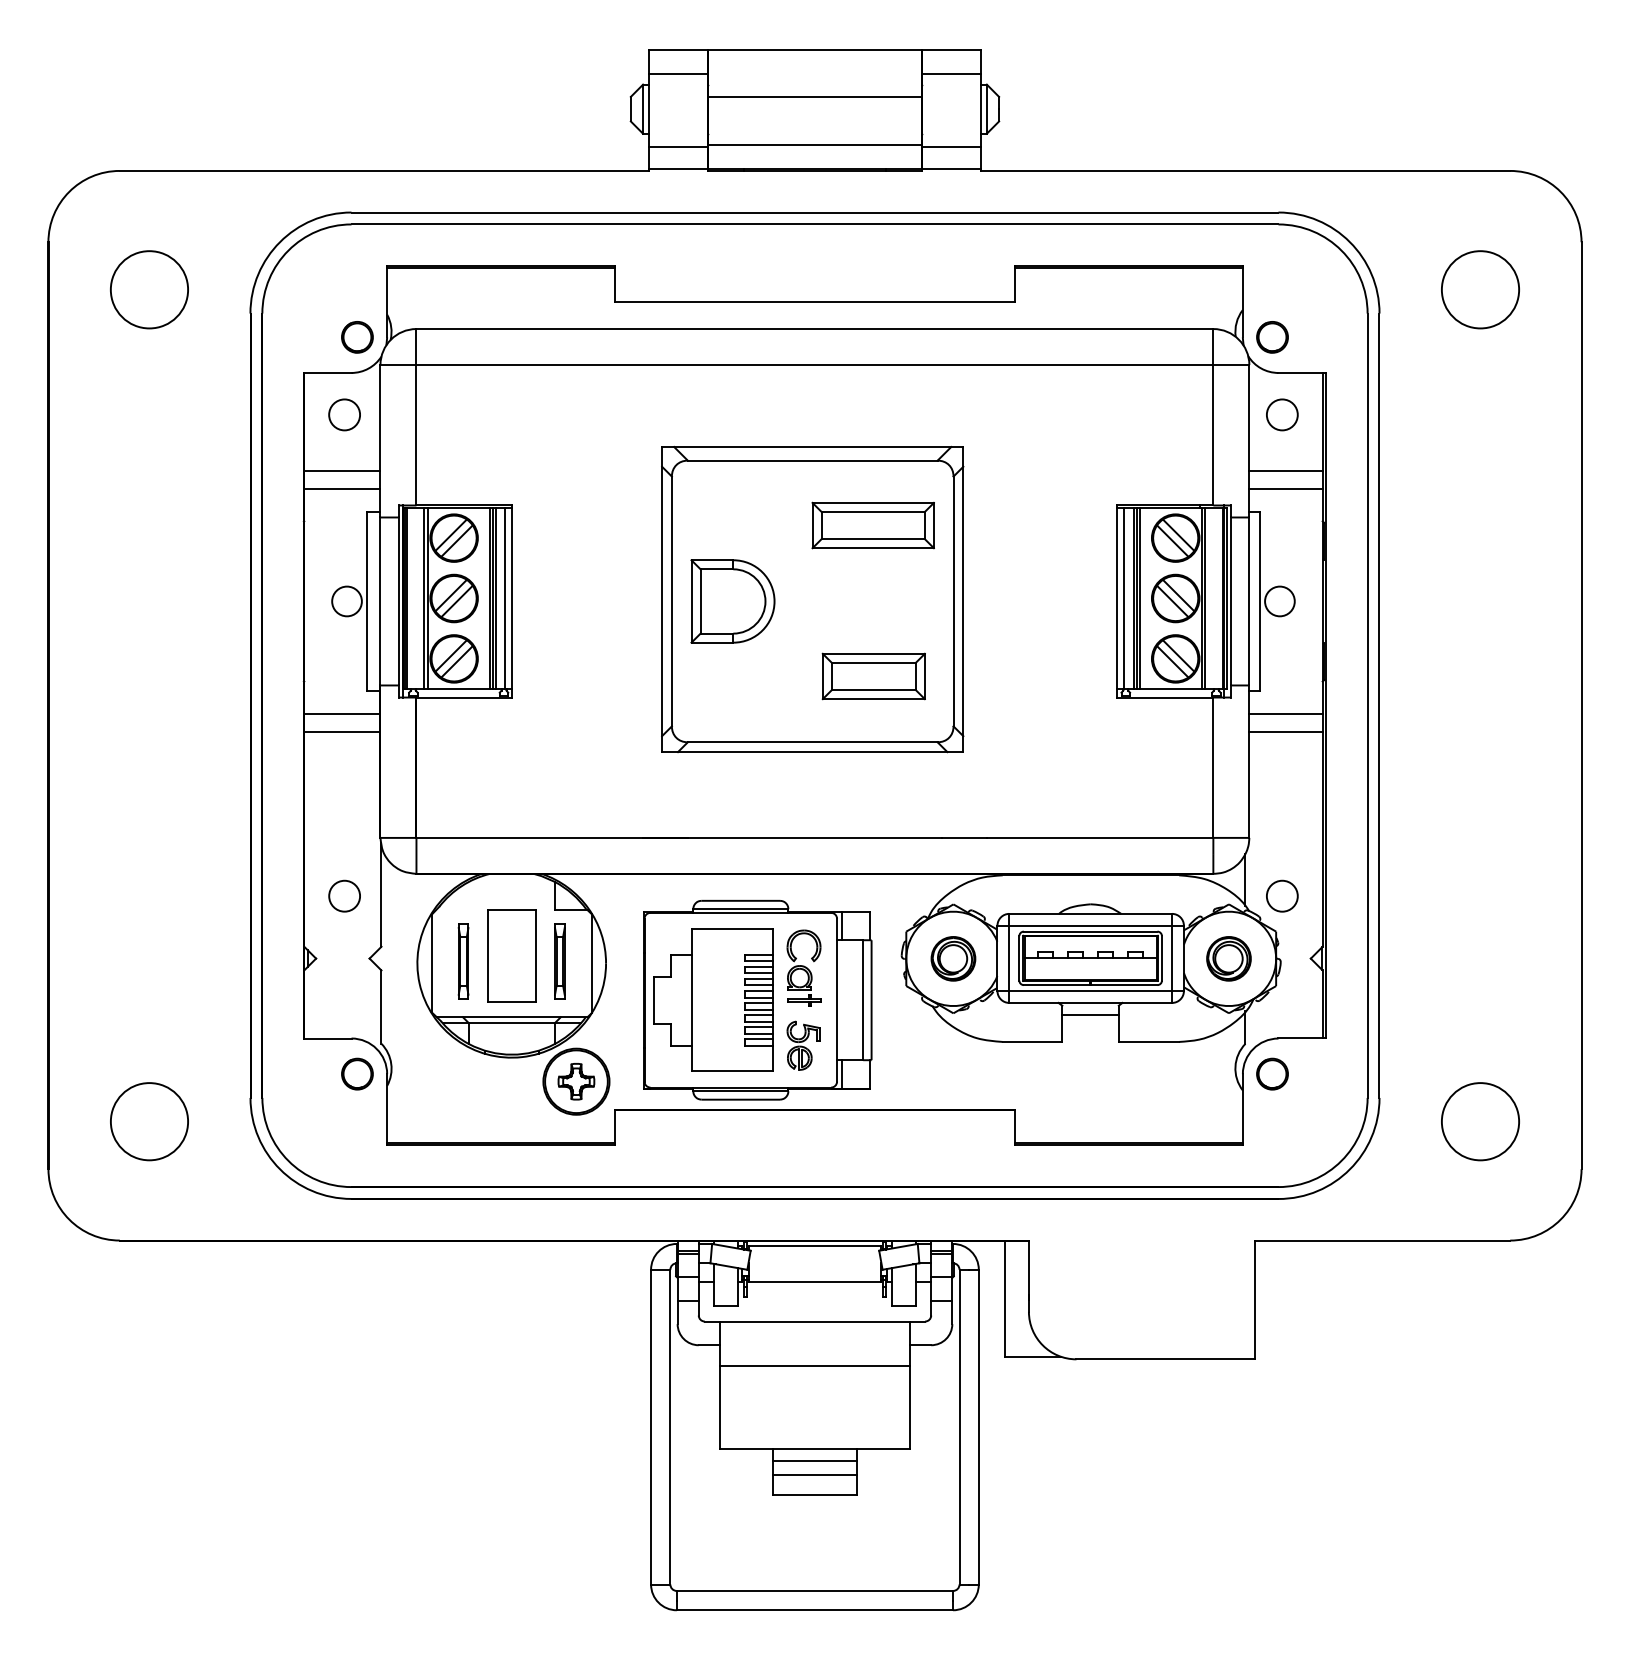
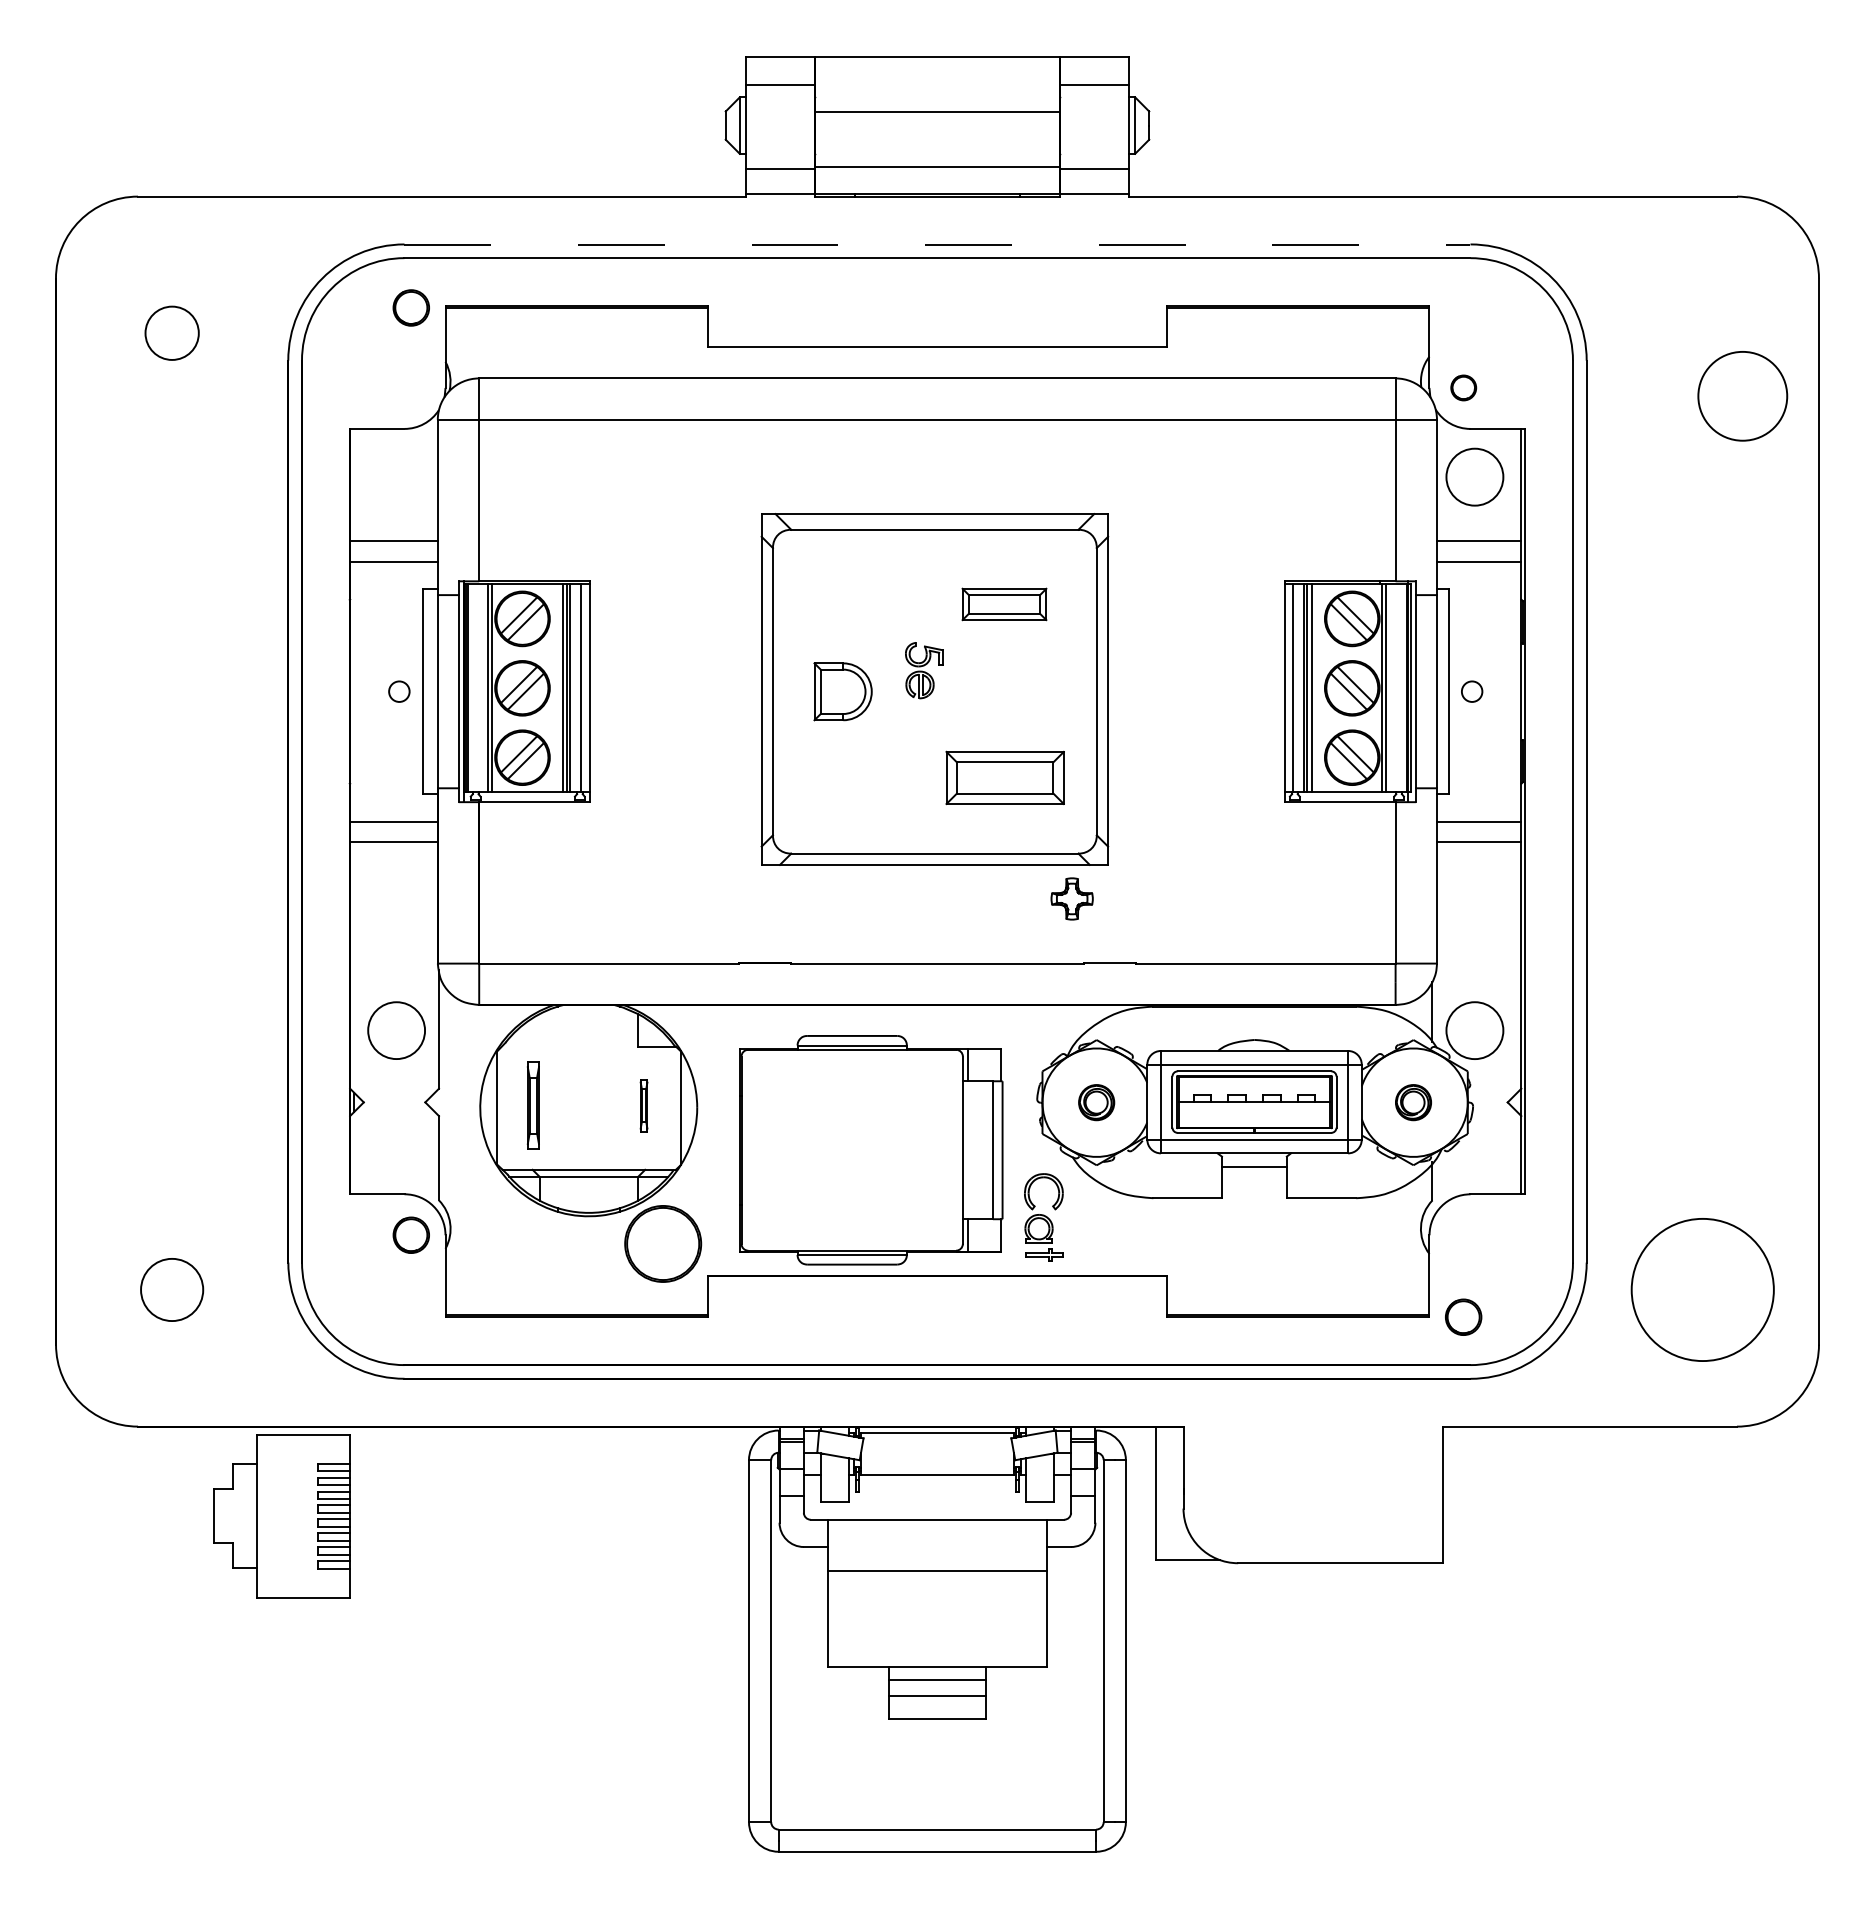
line: (815, 212) -> (937, 244), solid -> dashed
circle: (148, 289) -> (171, 332), size x0.6
circle: (1480, 289) -> (1742, 396), moved
part: (356, 336) -> (410, 307), moved
part: (1272, 336) -> (1463, 387), size x0.7
circle: (344, 414) -> (396, 476), removed
circle: (1281, 414) -> (1474, 476), size x1.6
part: (873, 525) -> (1004, 604), size x0.6
circle: (347, 601) -> (399, 691), size x0.6
part: (732, 601) -> (842, 691), size x0.6
circle: (1280, 601) -> (1472, 691), size x0.6
circle: (344, 896) -> (396, 1030), size x1.6
circle: (1281, 896) -> (1474, 1030), size x1.6
part: (511, 956) -> (588, 1099), removed
part: (953, 958) -> (1096, 1102), size x0.7
part: (1228, 958) -> (1413, 1102), size x0.7
part: (559, 961) -> (643, 1105), size x0.6
part: (803, 968) -> (1043, 1217), moved
part: (713, 1000) -> (281, 1516), moved
part: (803, 1045) -> (924, 670), moved
part: (1272, 1073) -> (1463, 1316), moved
part: (575, 1081) -> (1071, 898), moved
circle: (148, 1121) -> (171, 1289), size x0.7
circle: (1480, 1121) -> (1702, 1289), size x1.6

